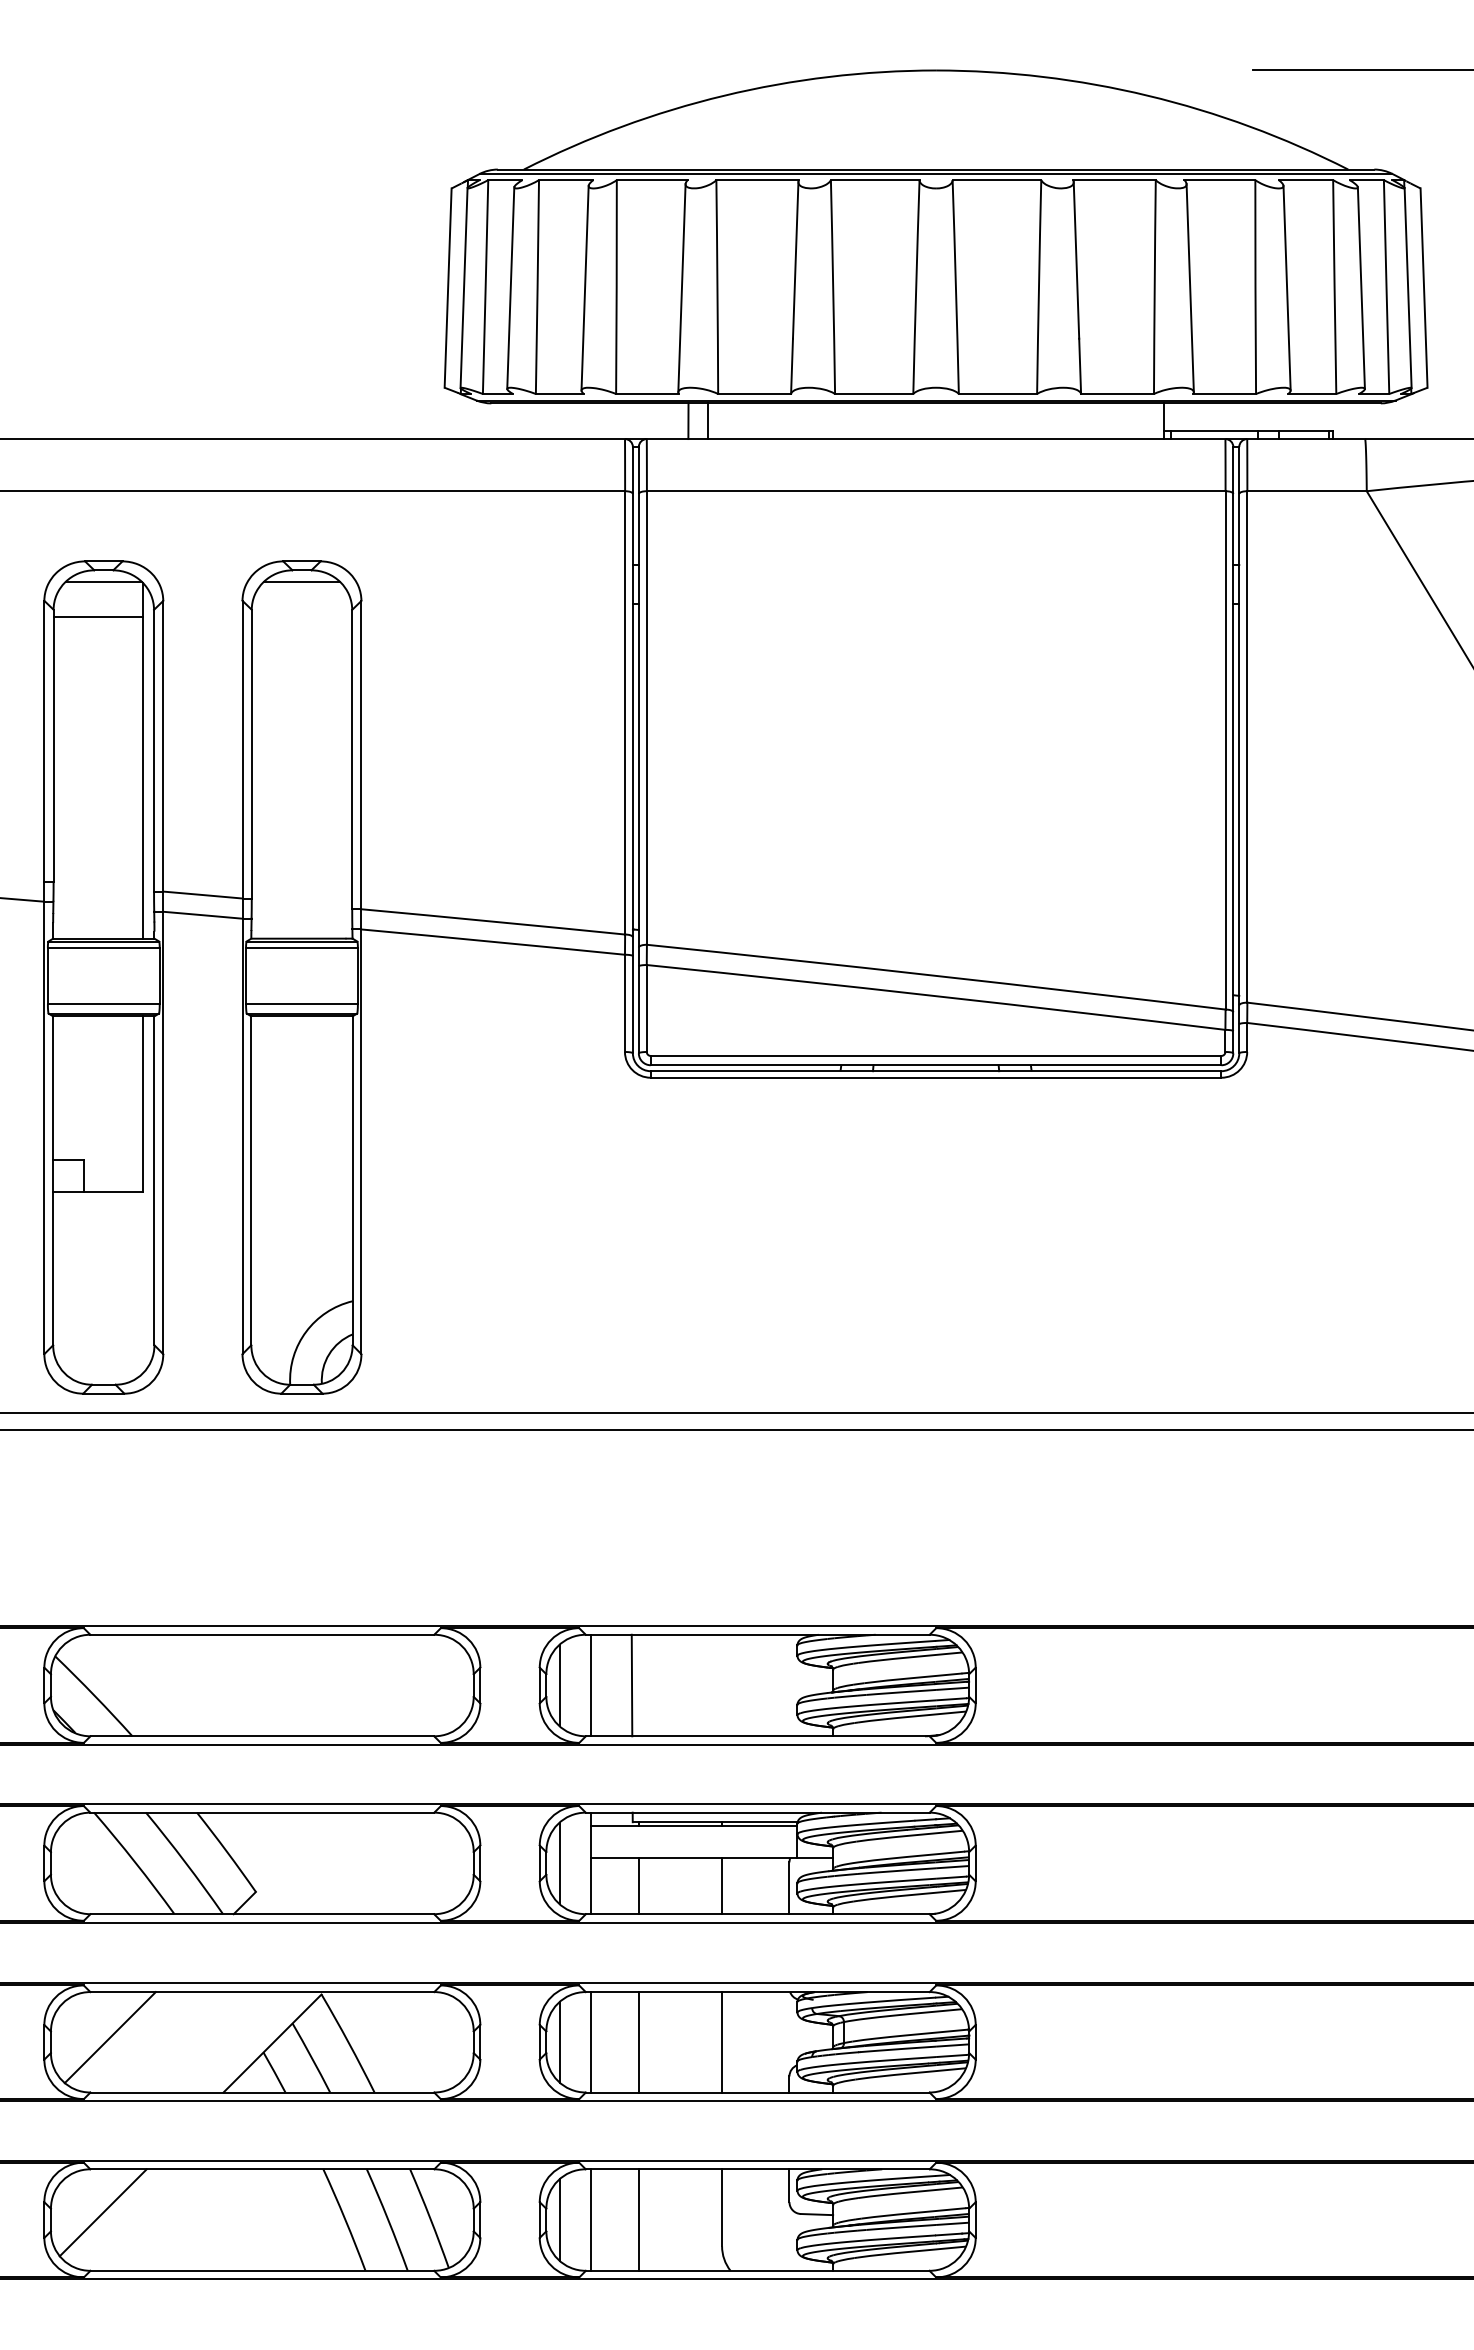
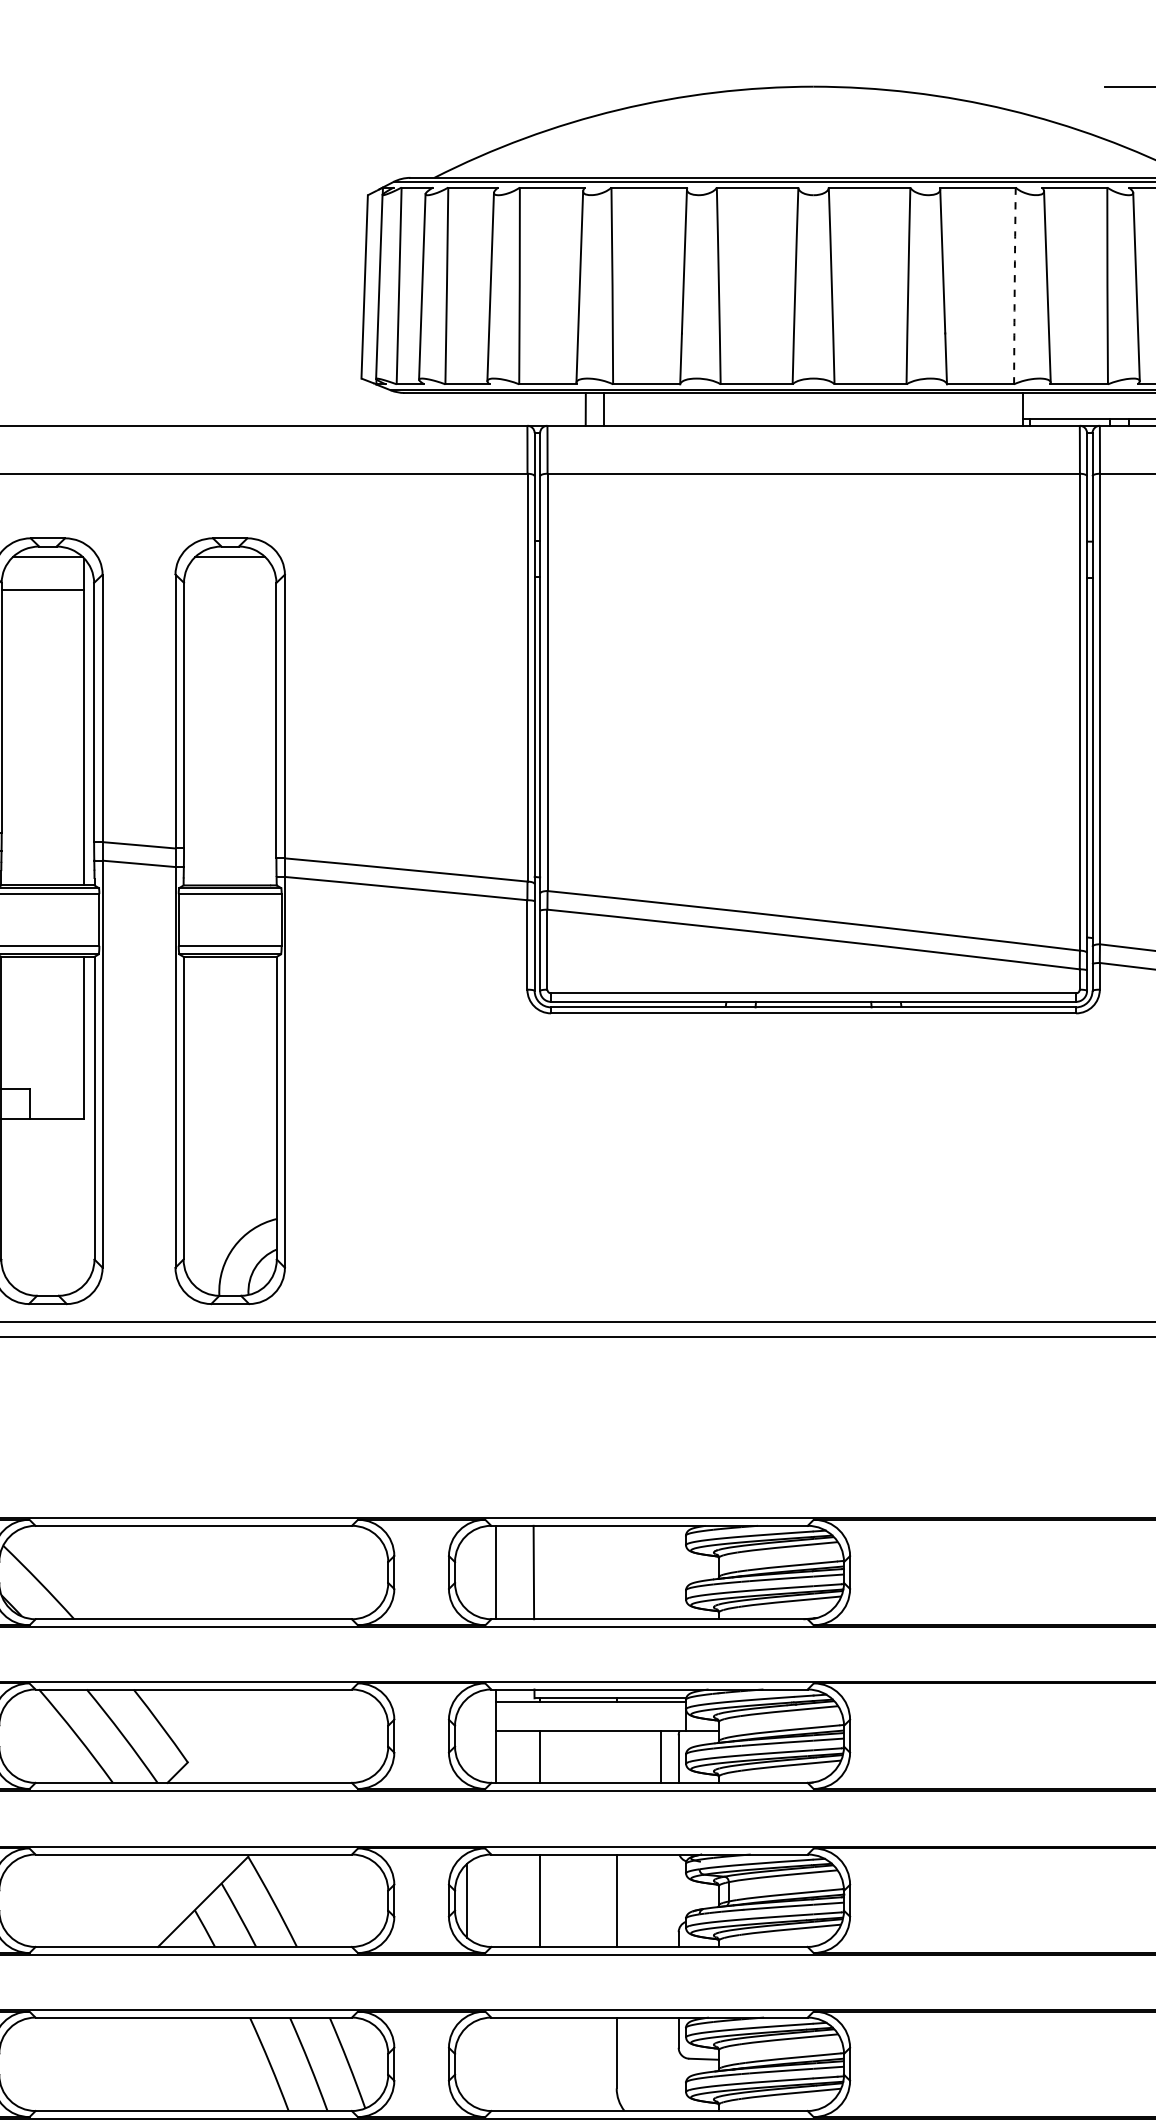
arc: (1154, 287) -> (1014, 286), solid -> dashed
line: (559, 1685) -> (467, 1572), removed
line: (559, 1863) -> (467, 1736), removed
line: (722, 1885) -> (661, 1756), moved
line: (109, 2037) -> (53, 1896), removed
line: (591, 2042) -> (496, 1900), removed
line: (102, 2212) -> (46, 2057), removed
line: (559, 2219) -> (467, 2063), removed
line: (591, 2219) -> (496, 2063), removed
line: (638, 2219) -> (539, 2063), removed

